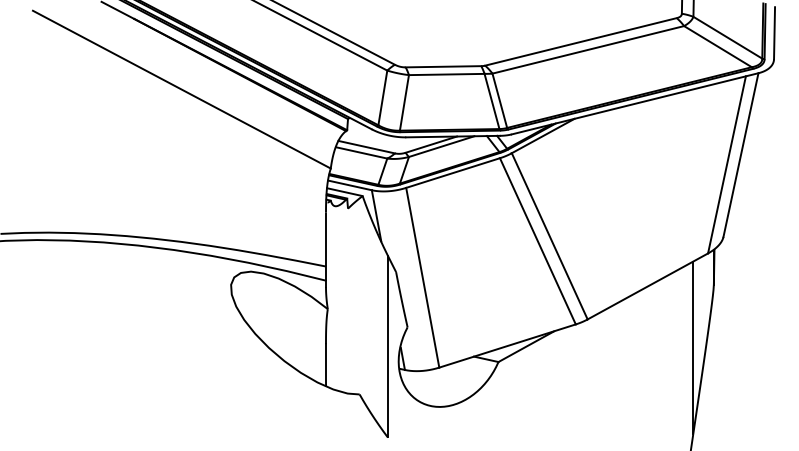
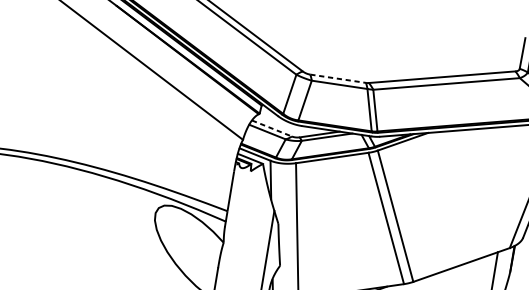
line: (443, 66) -> (338, 78), solid -> dashed
line: (366, 147) -> (271, 128), solid -> dashed

